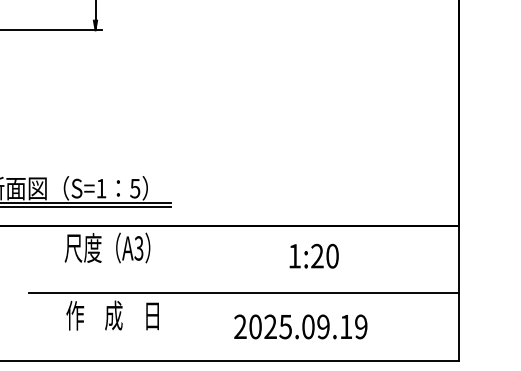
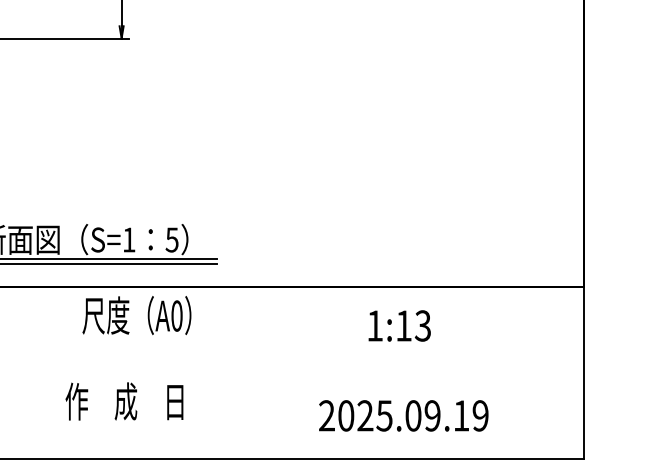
text: (138, 248) -> (176, 315), A3 -> A0
text: (324, 255) -> (413, 325), 1:20 -> 1:13
line: (243, 292) -> (310, 372), removed
text: (112, 315) -> (124, 401), moved
text: (300, 326) -> (403, 415), moved

